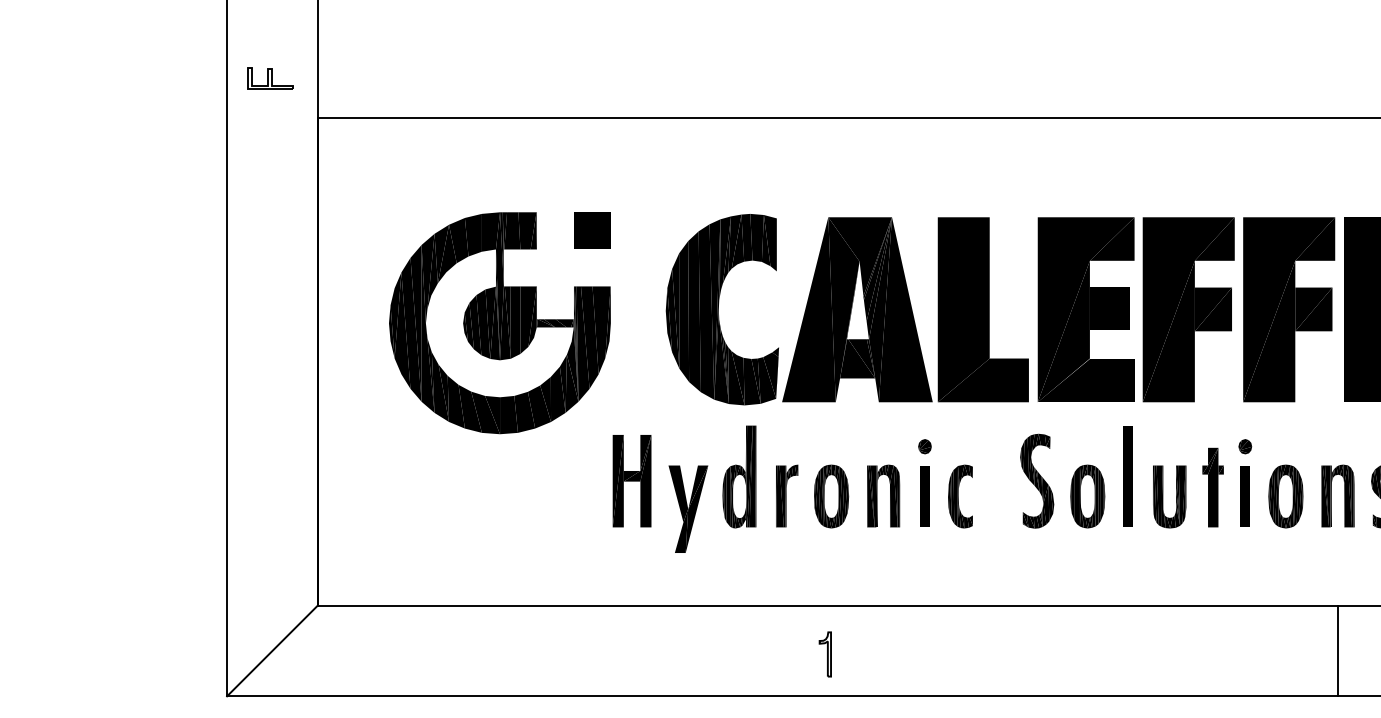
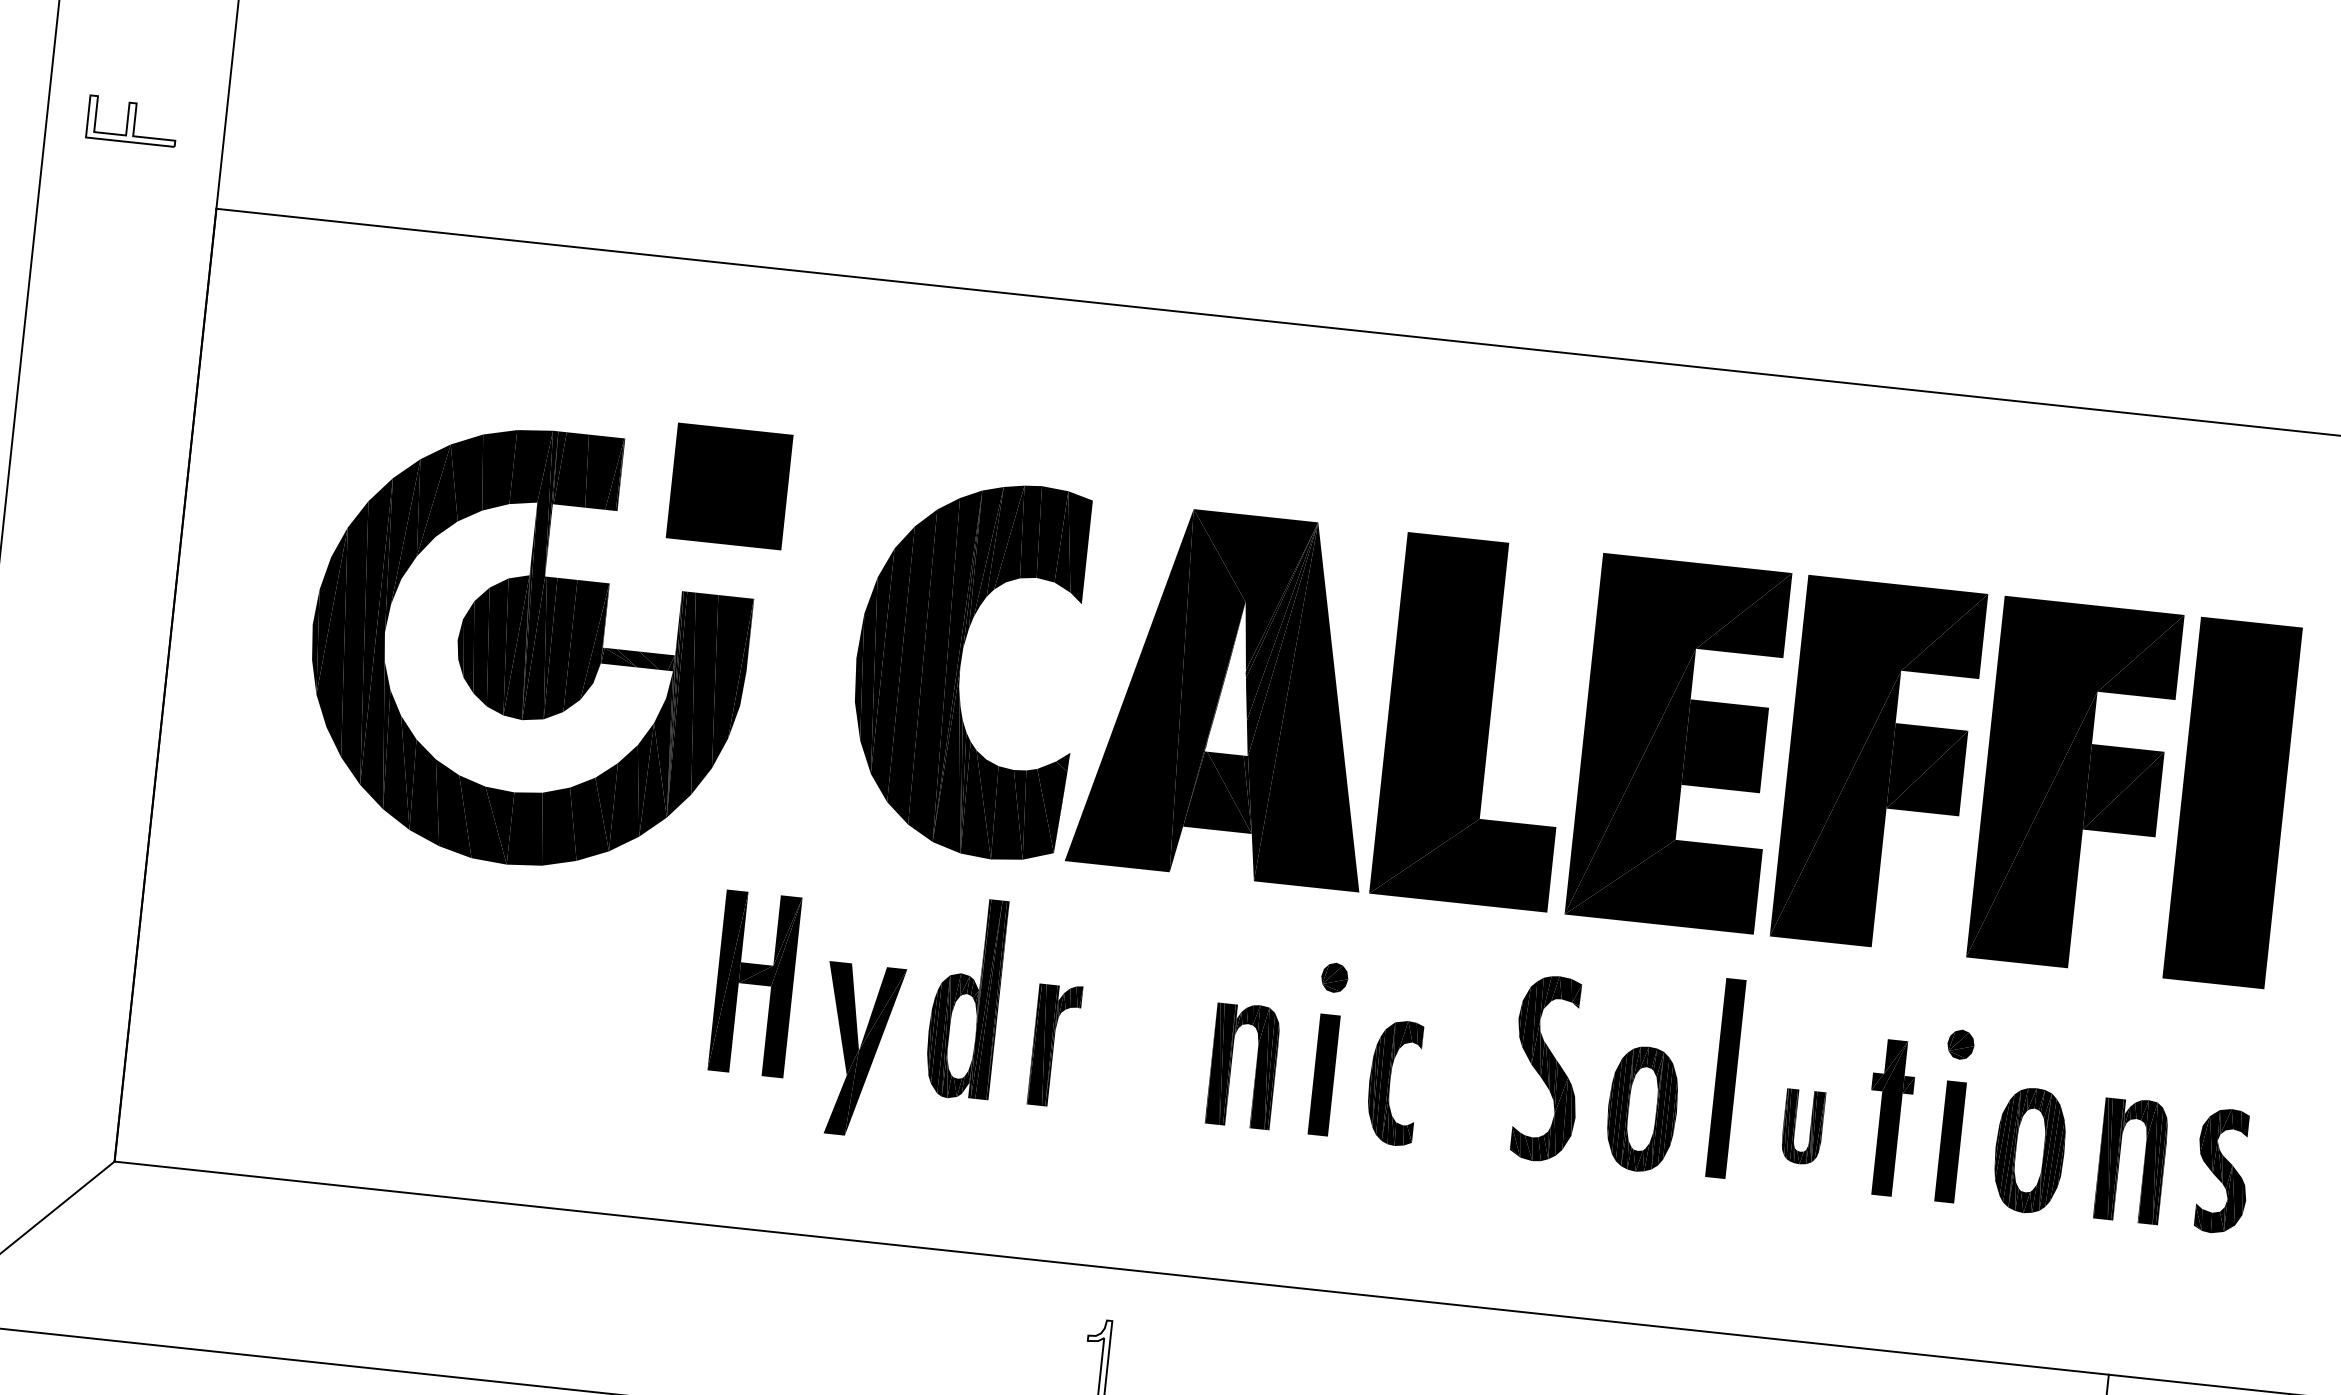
part: (592, 230) -> (730, 485), size x1.6
part: (831, 496) -> (1141, 1055), removed
part: (1169, 496) -> (1802, 1126), size x0.6

